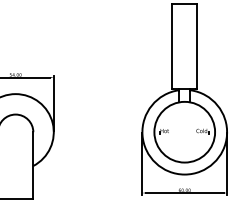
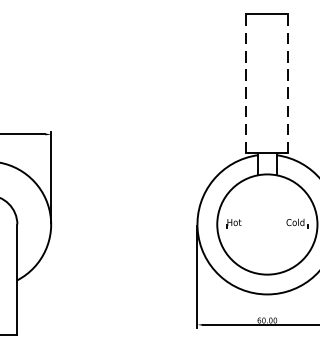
line: (172, 46) -> (247, 83), solid -> dashed
line: (197, 46) -> (288, 83), solid -> dashed

